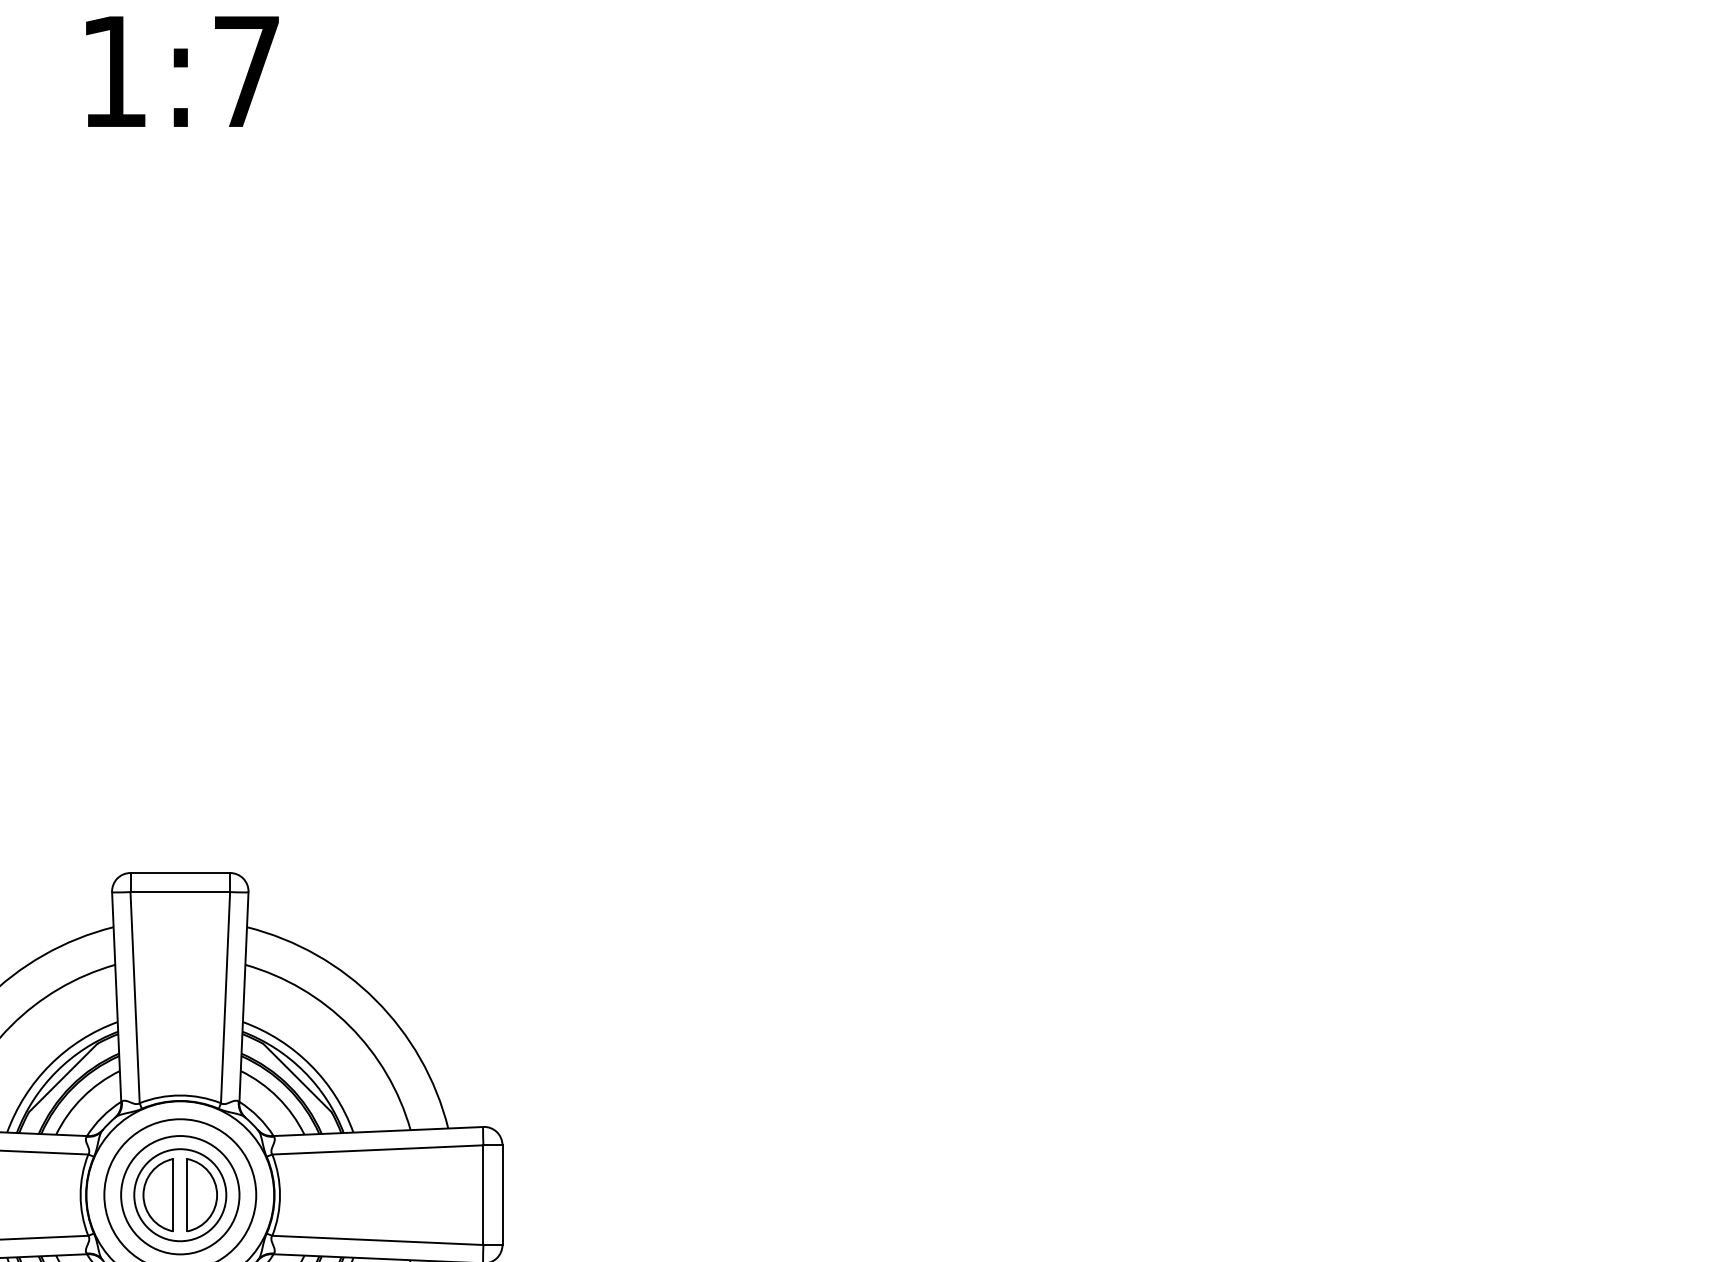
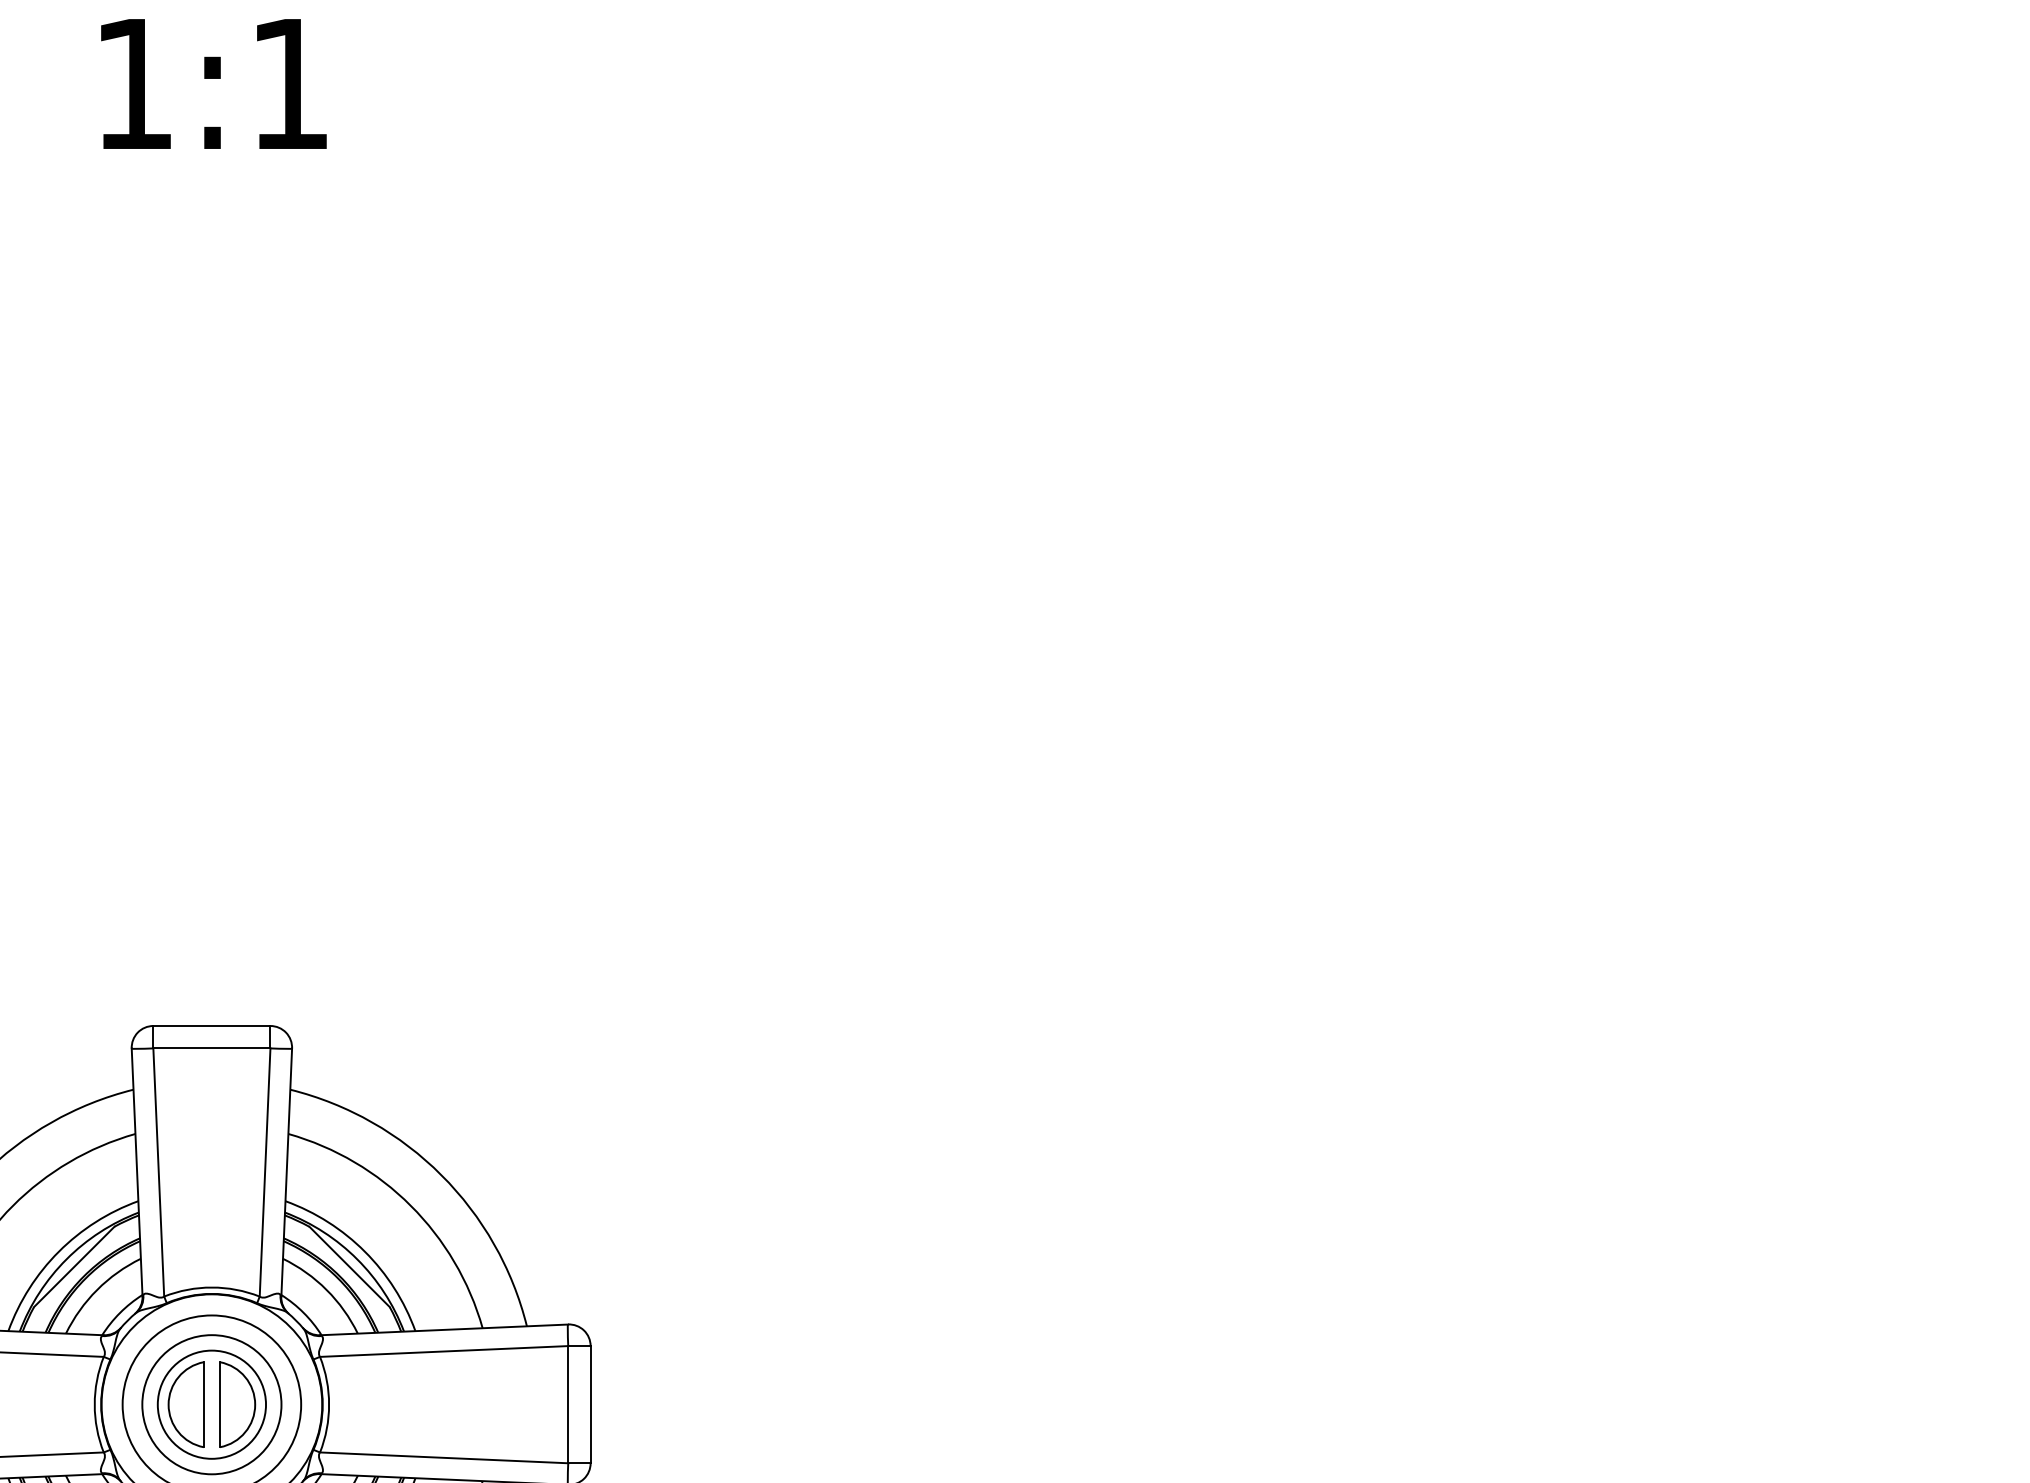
text: (246, 71) -> (289, 83), 1:7 -> 1:1

